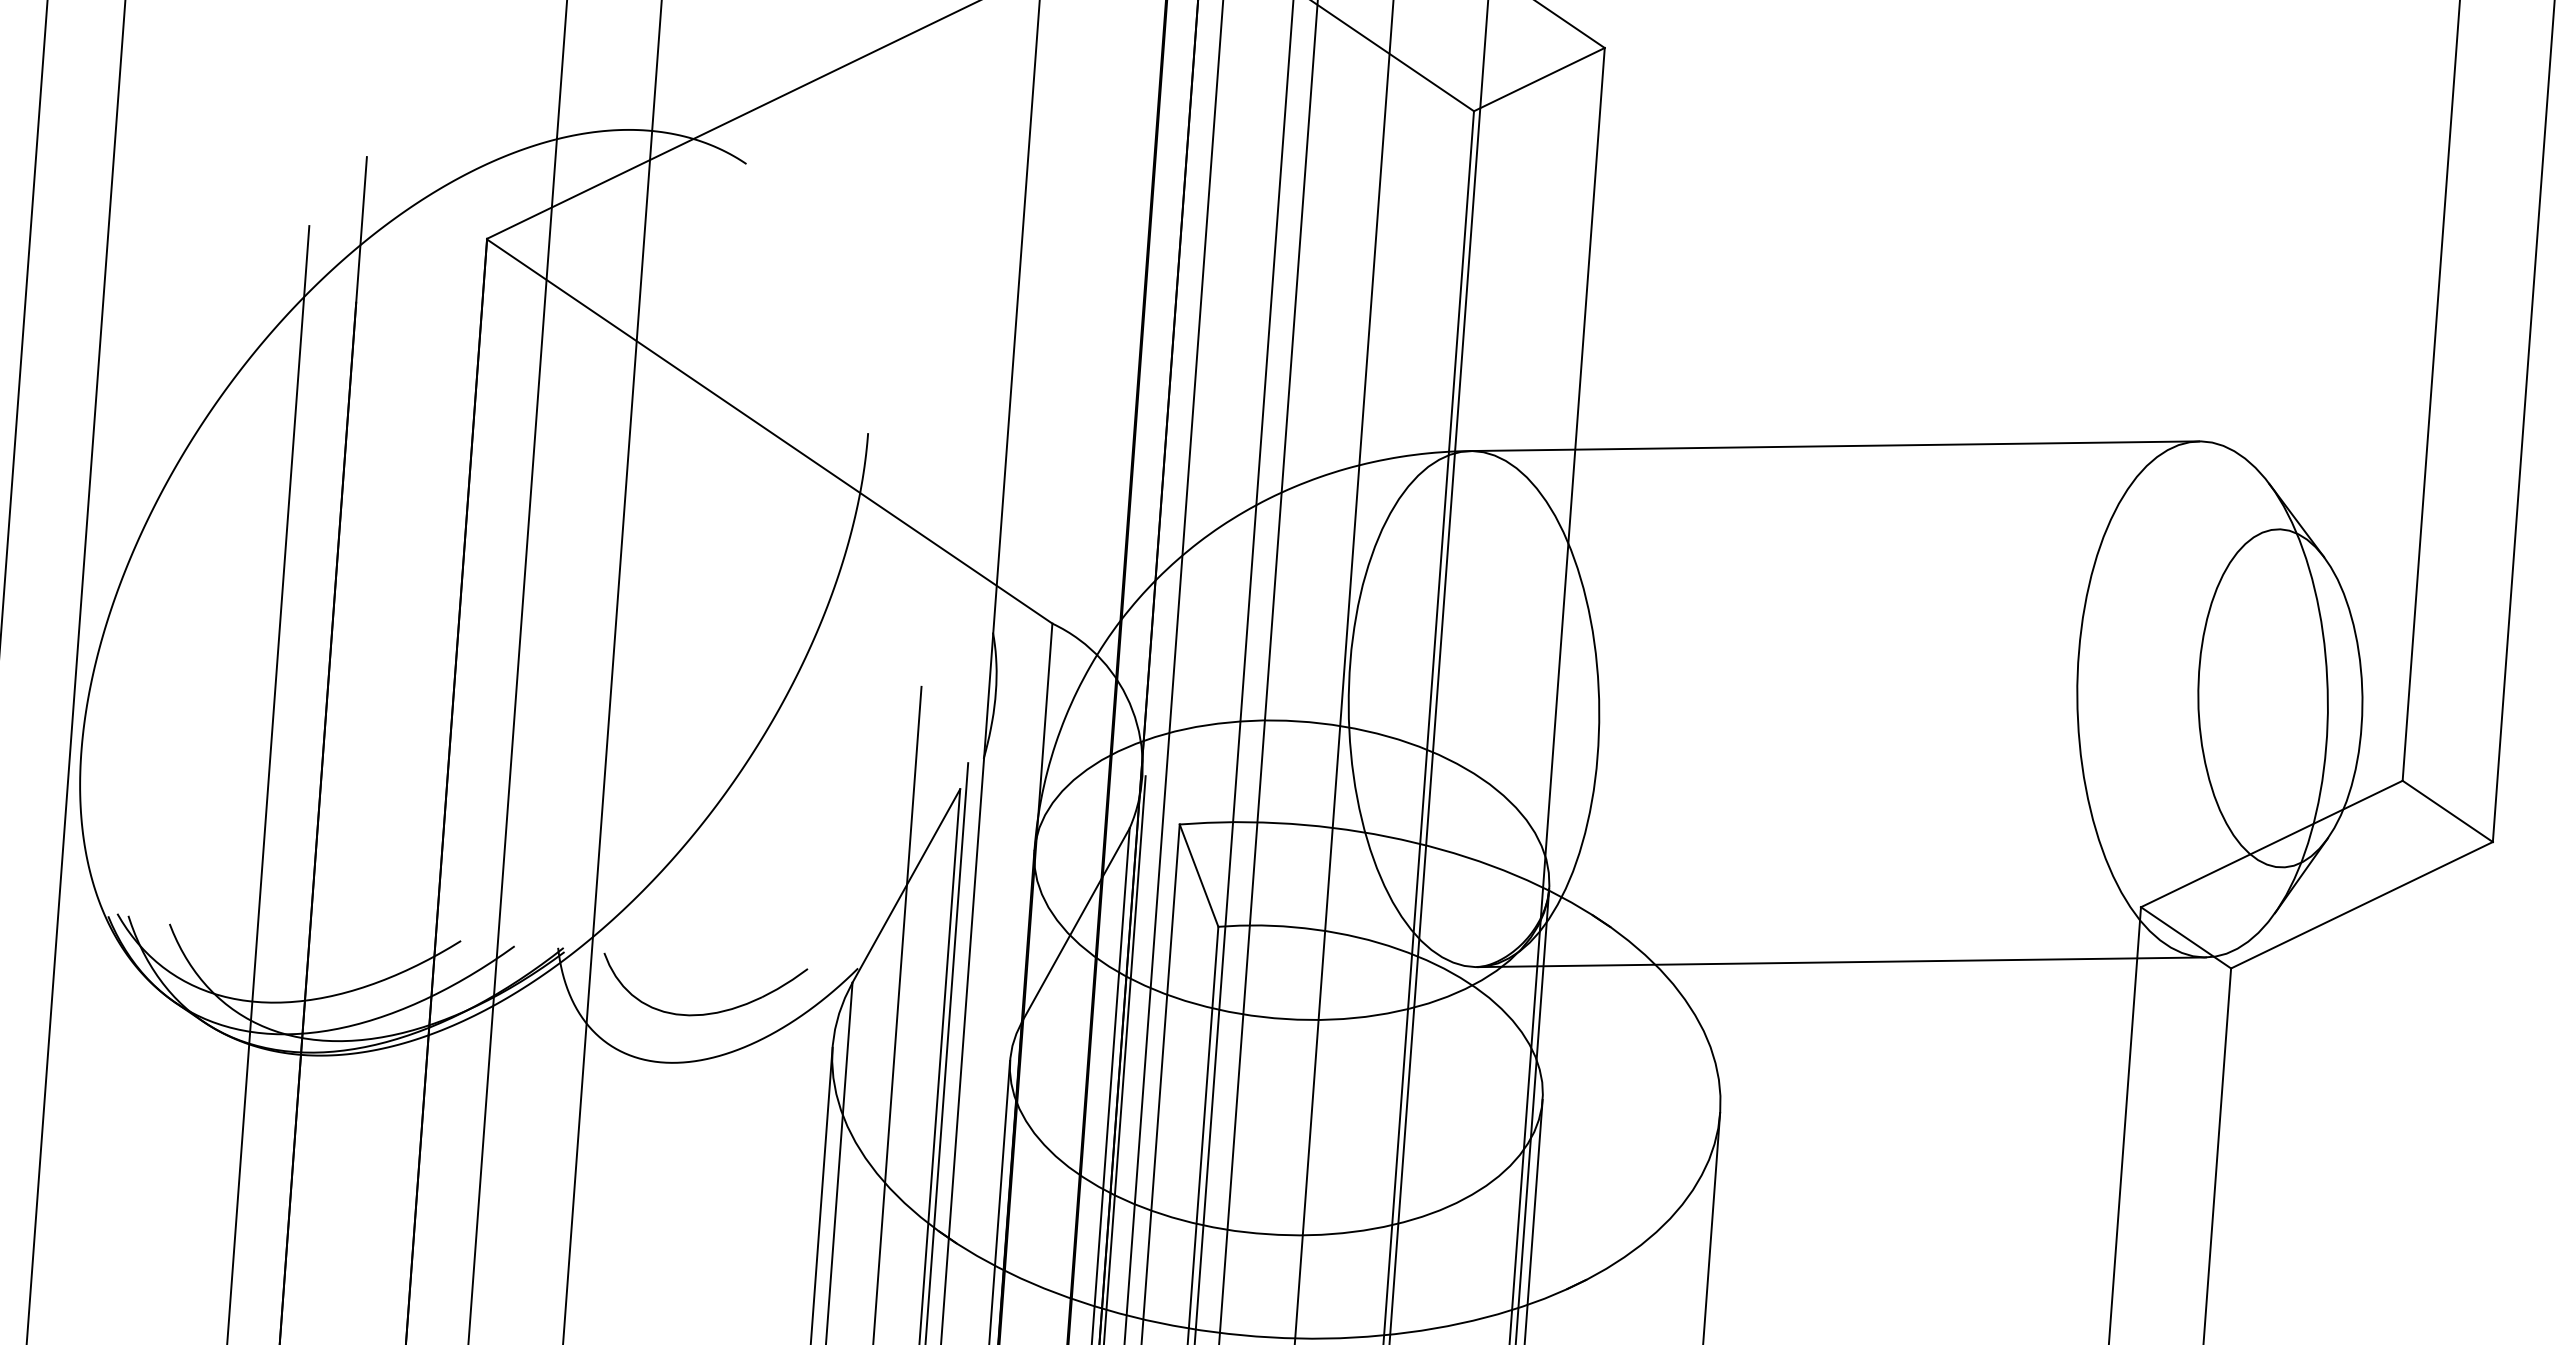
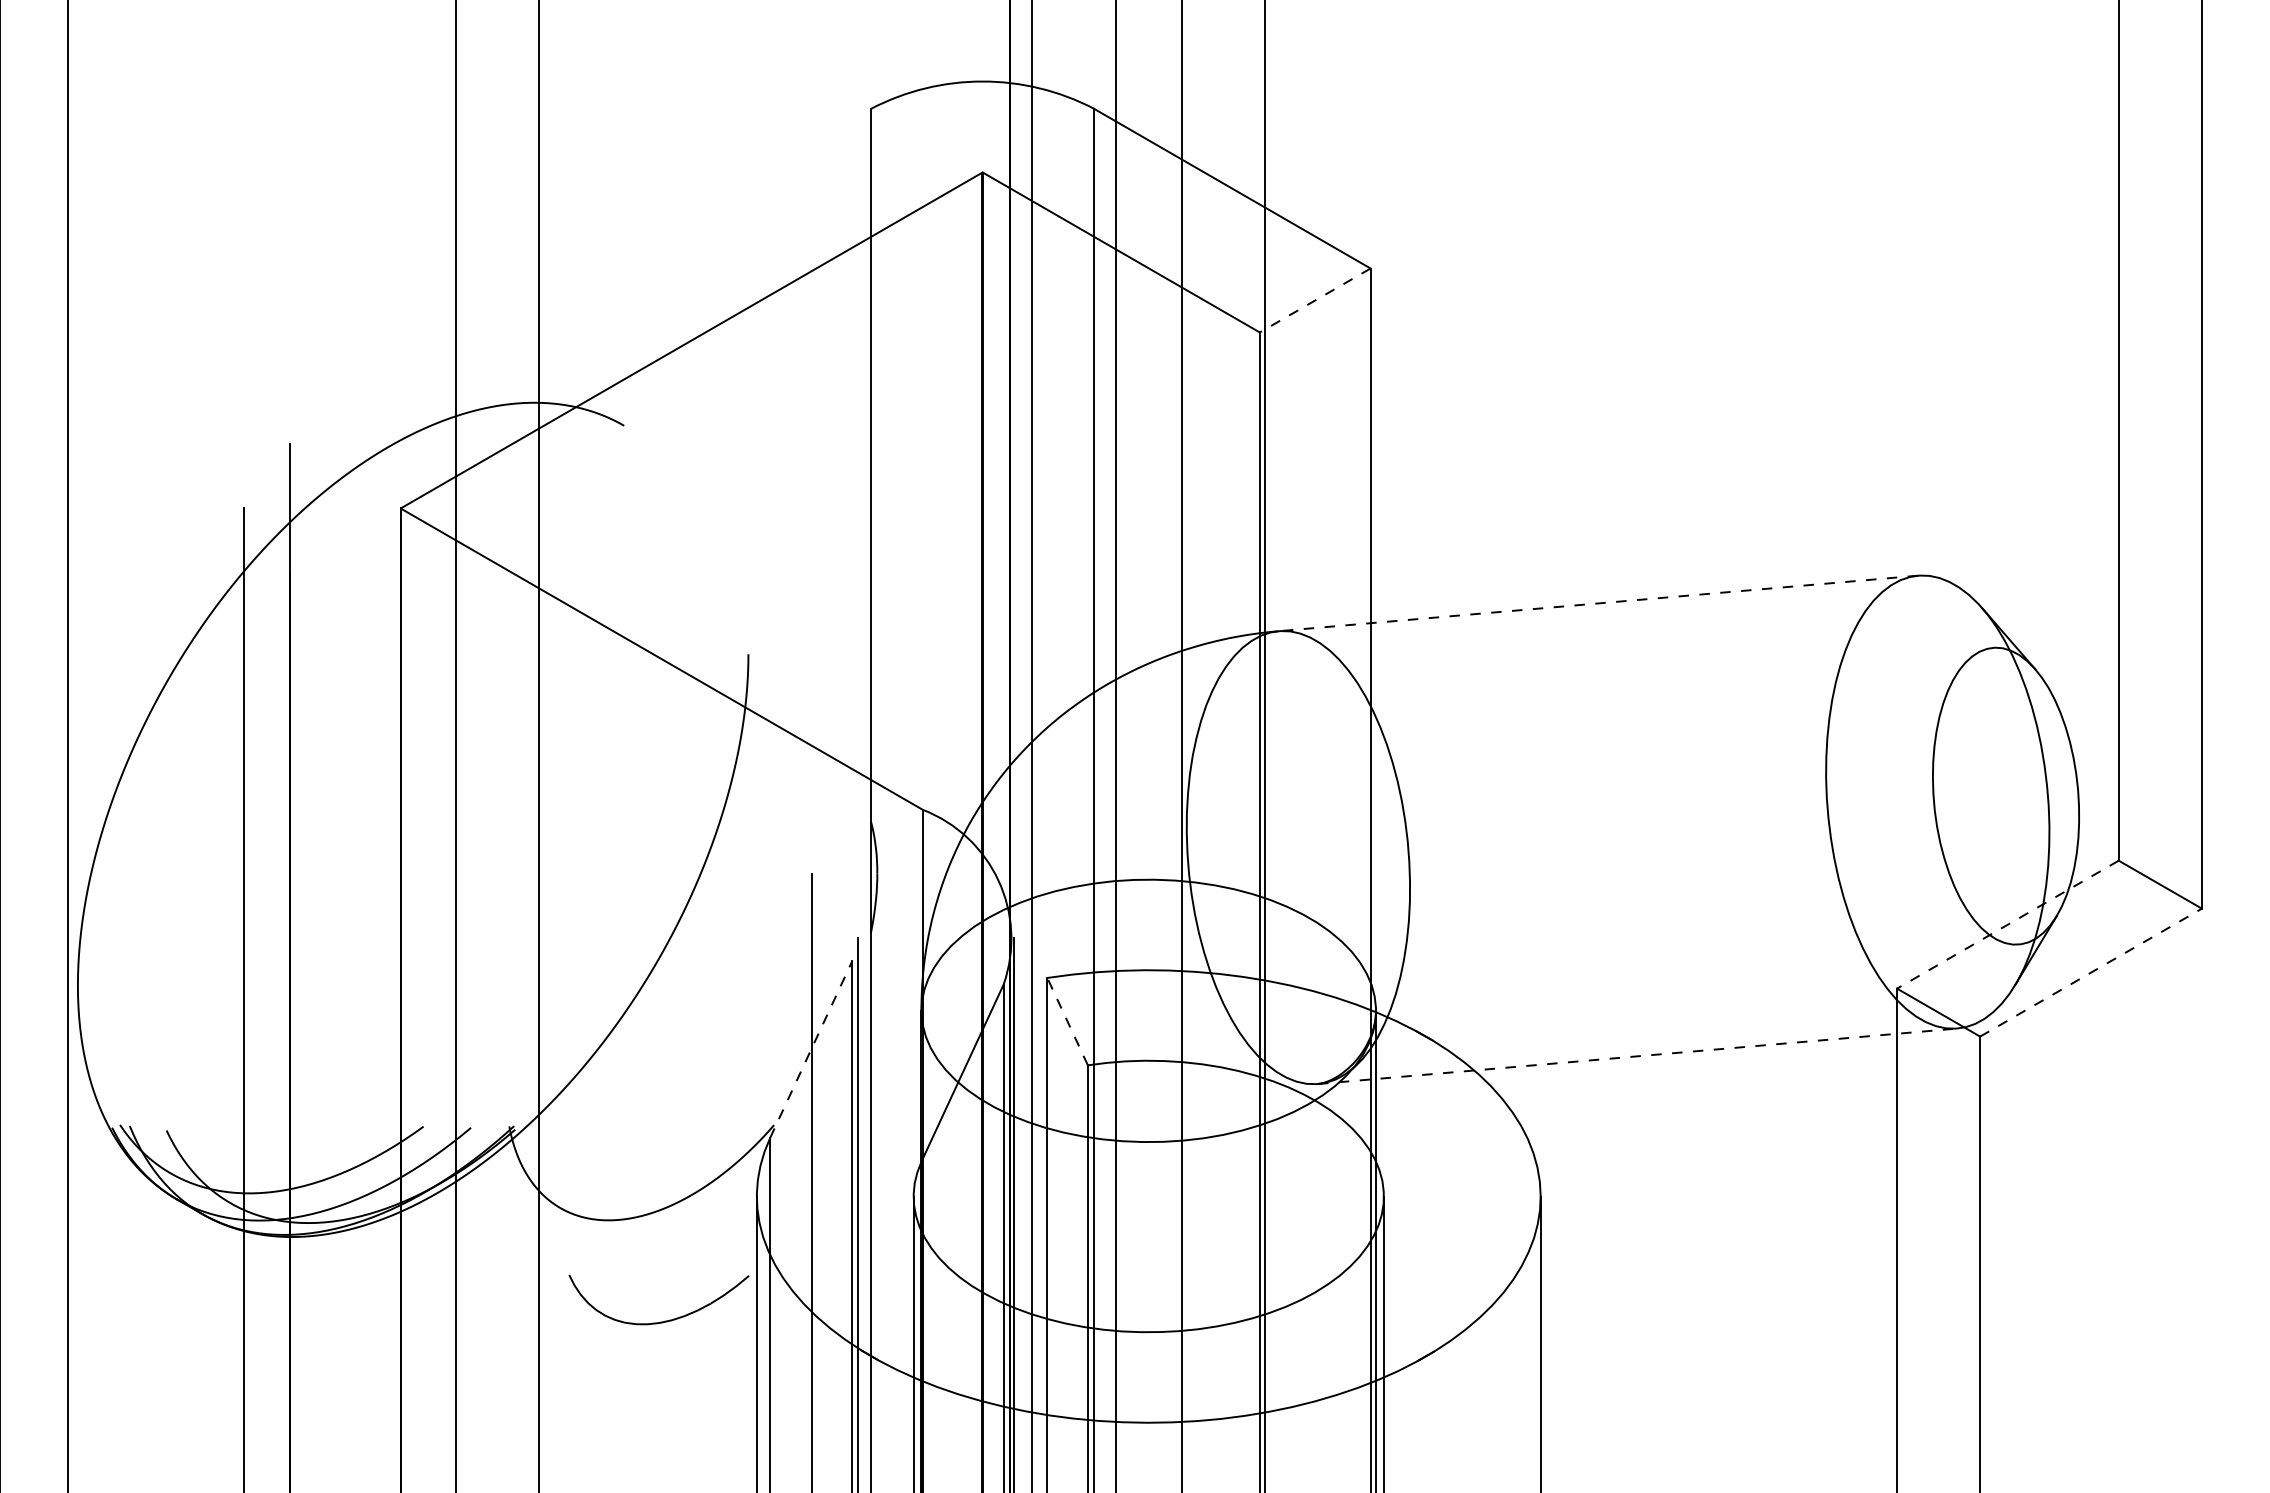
line: (1539, 79) -> (1315, 300), solid -> dashed
line: (1834, 446) -> (1598, 603), solid -> dashed
line: (2271, 843) -> (2007, 924), solid -> dashed
line: (1198, 875) -> (1067, 1021), solid -> dashed
line: (906, 885) -> (811, 1049), solid -> dashed
line: (2362, 905) -> (2091, 972), solid -> dashed
line: (1841, 962) -> (1637, 1056), solid -> dashed
part: (703, 1013) -> (660, 1321), moved

